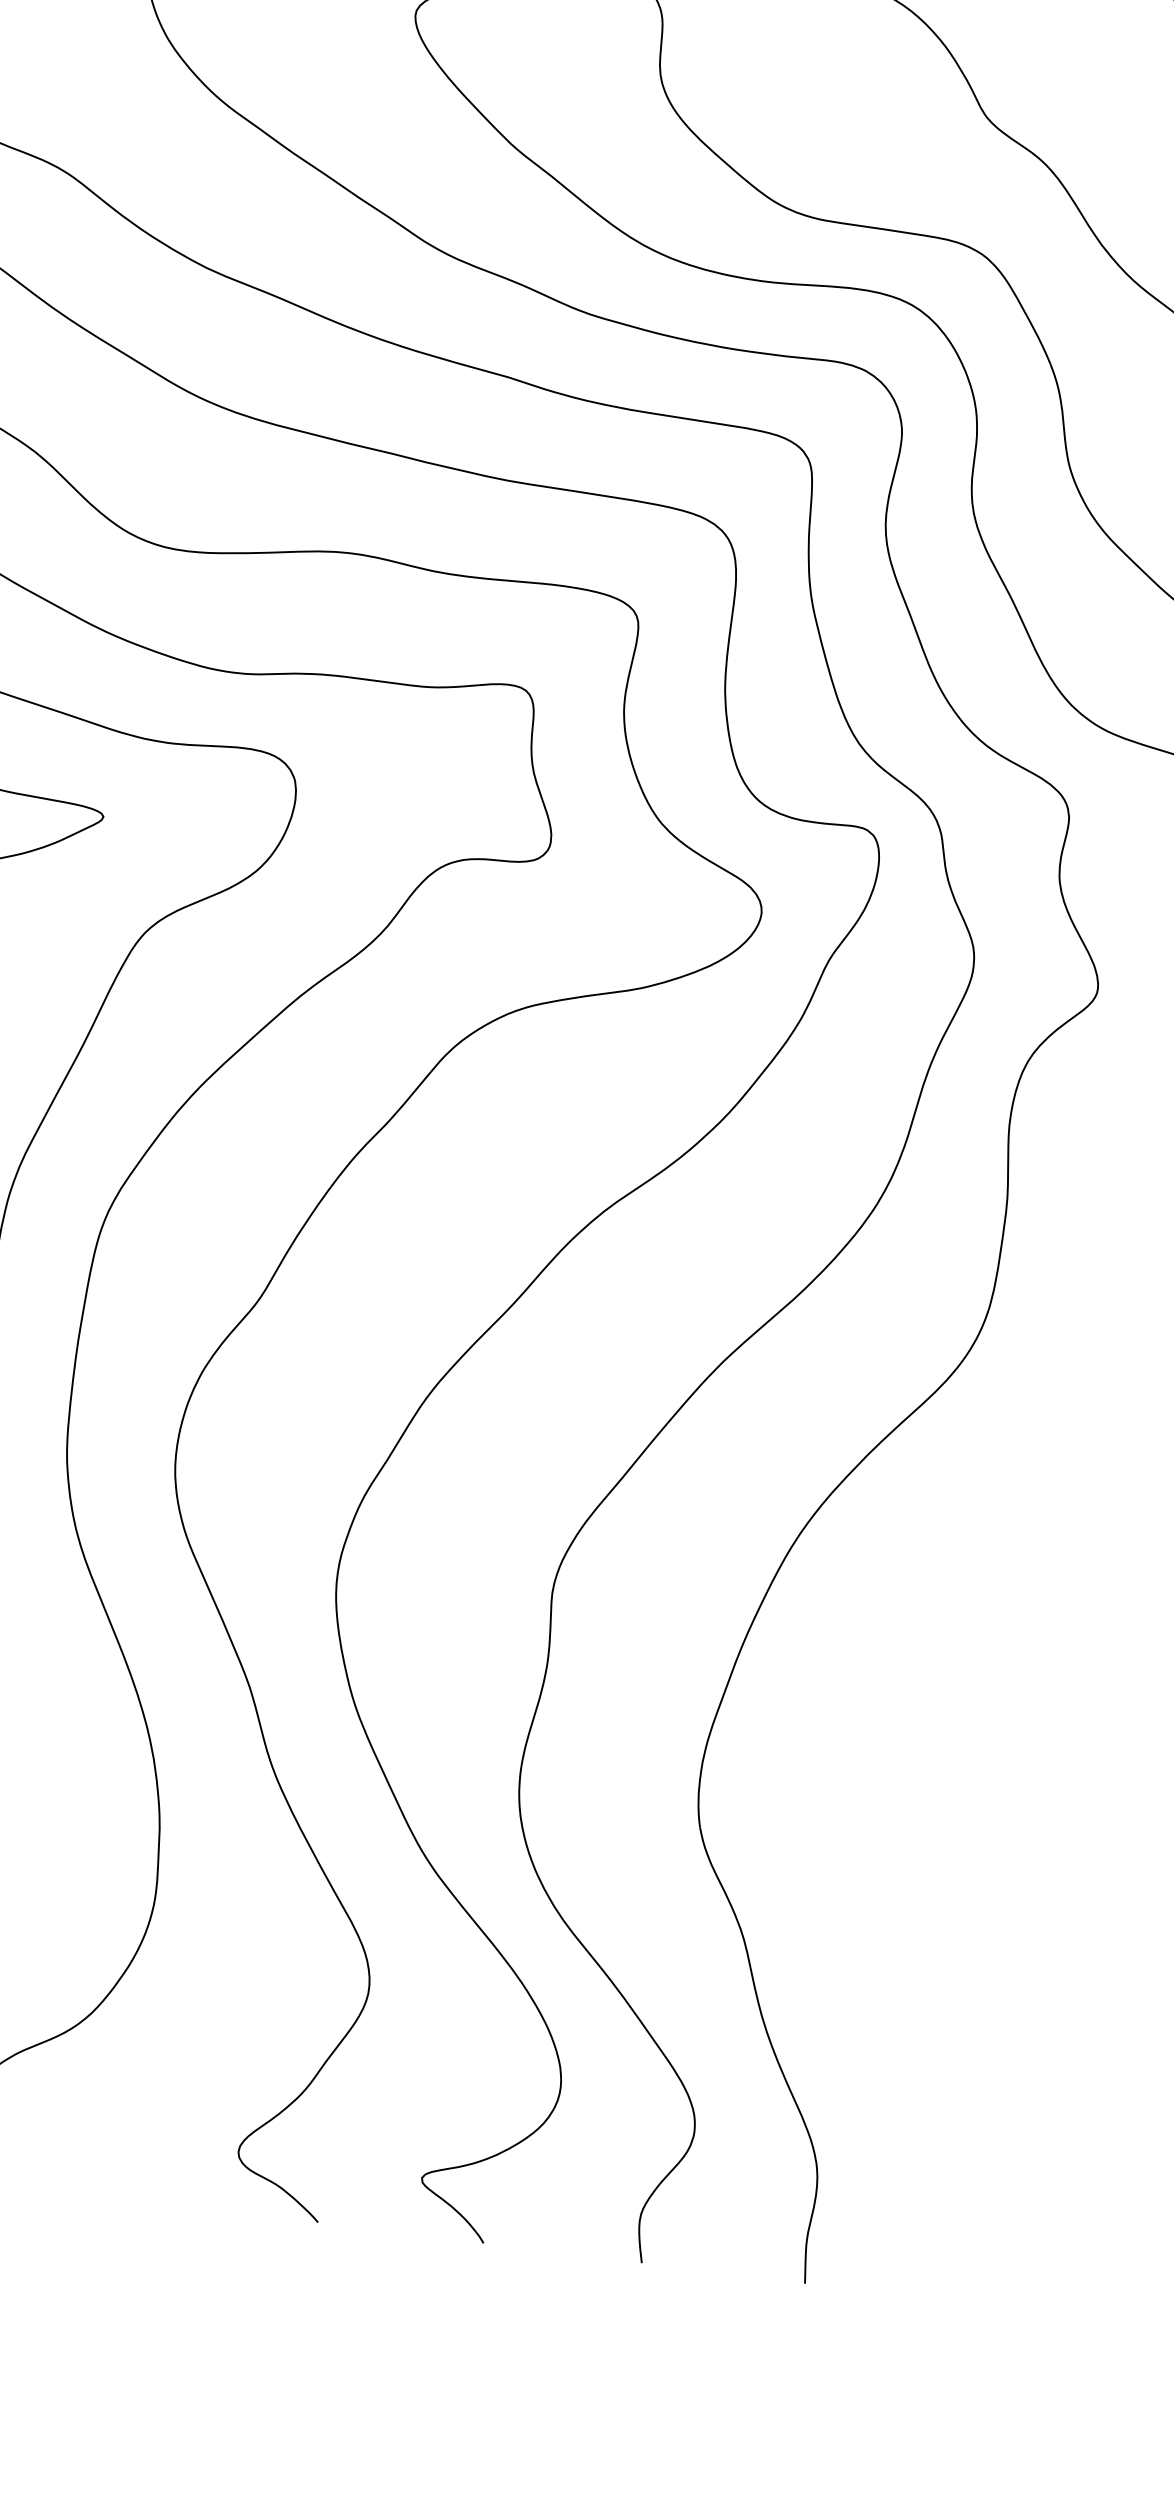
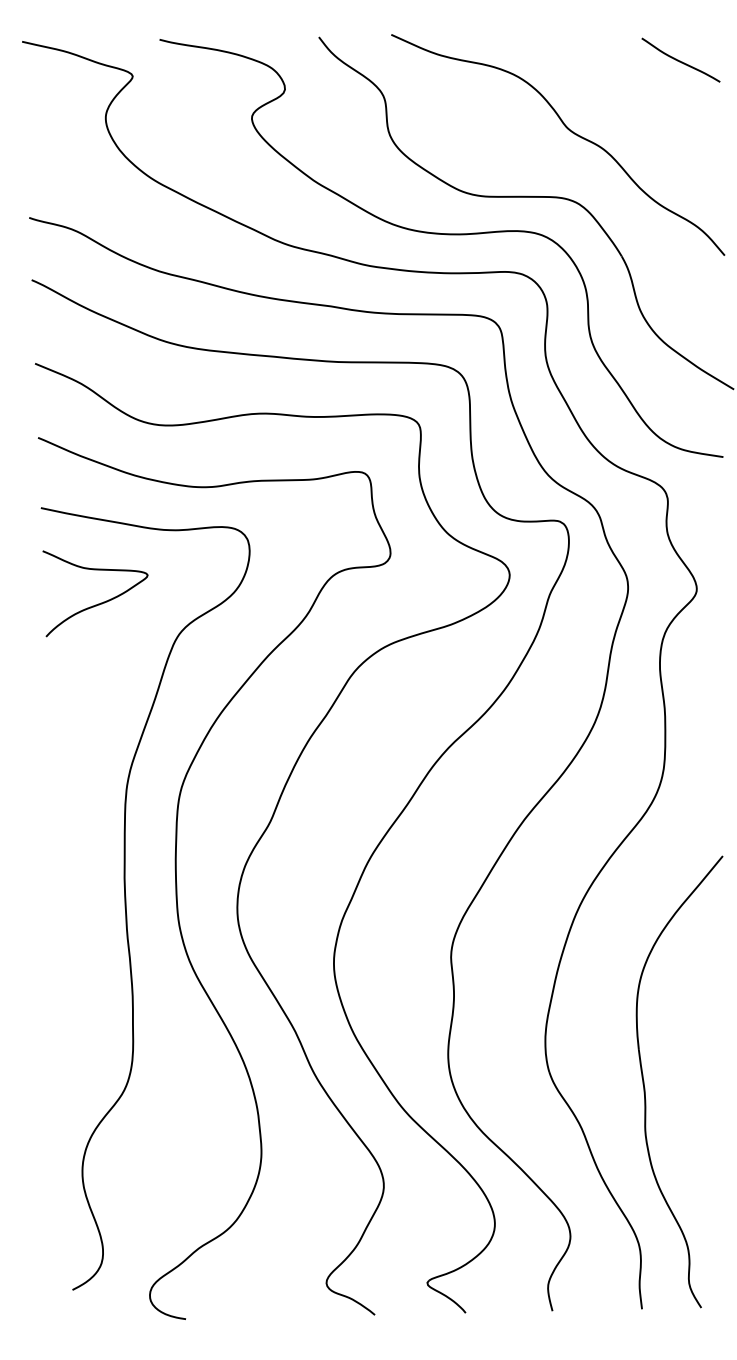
part: (870, 1881) -> (645, 1087), added

